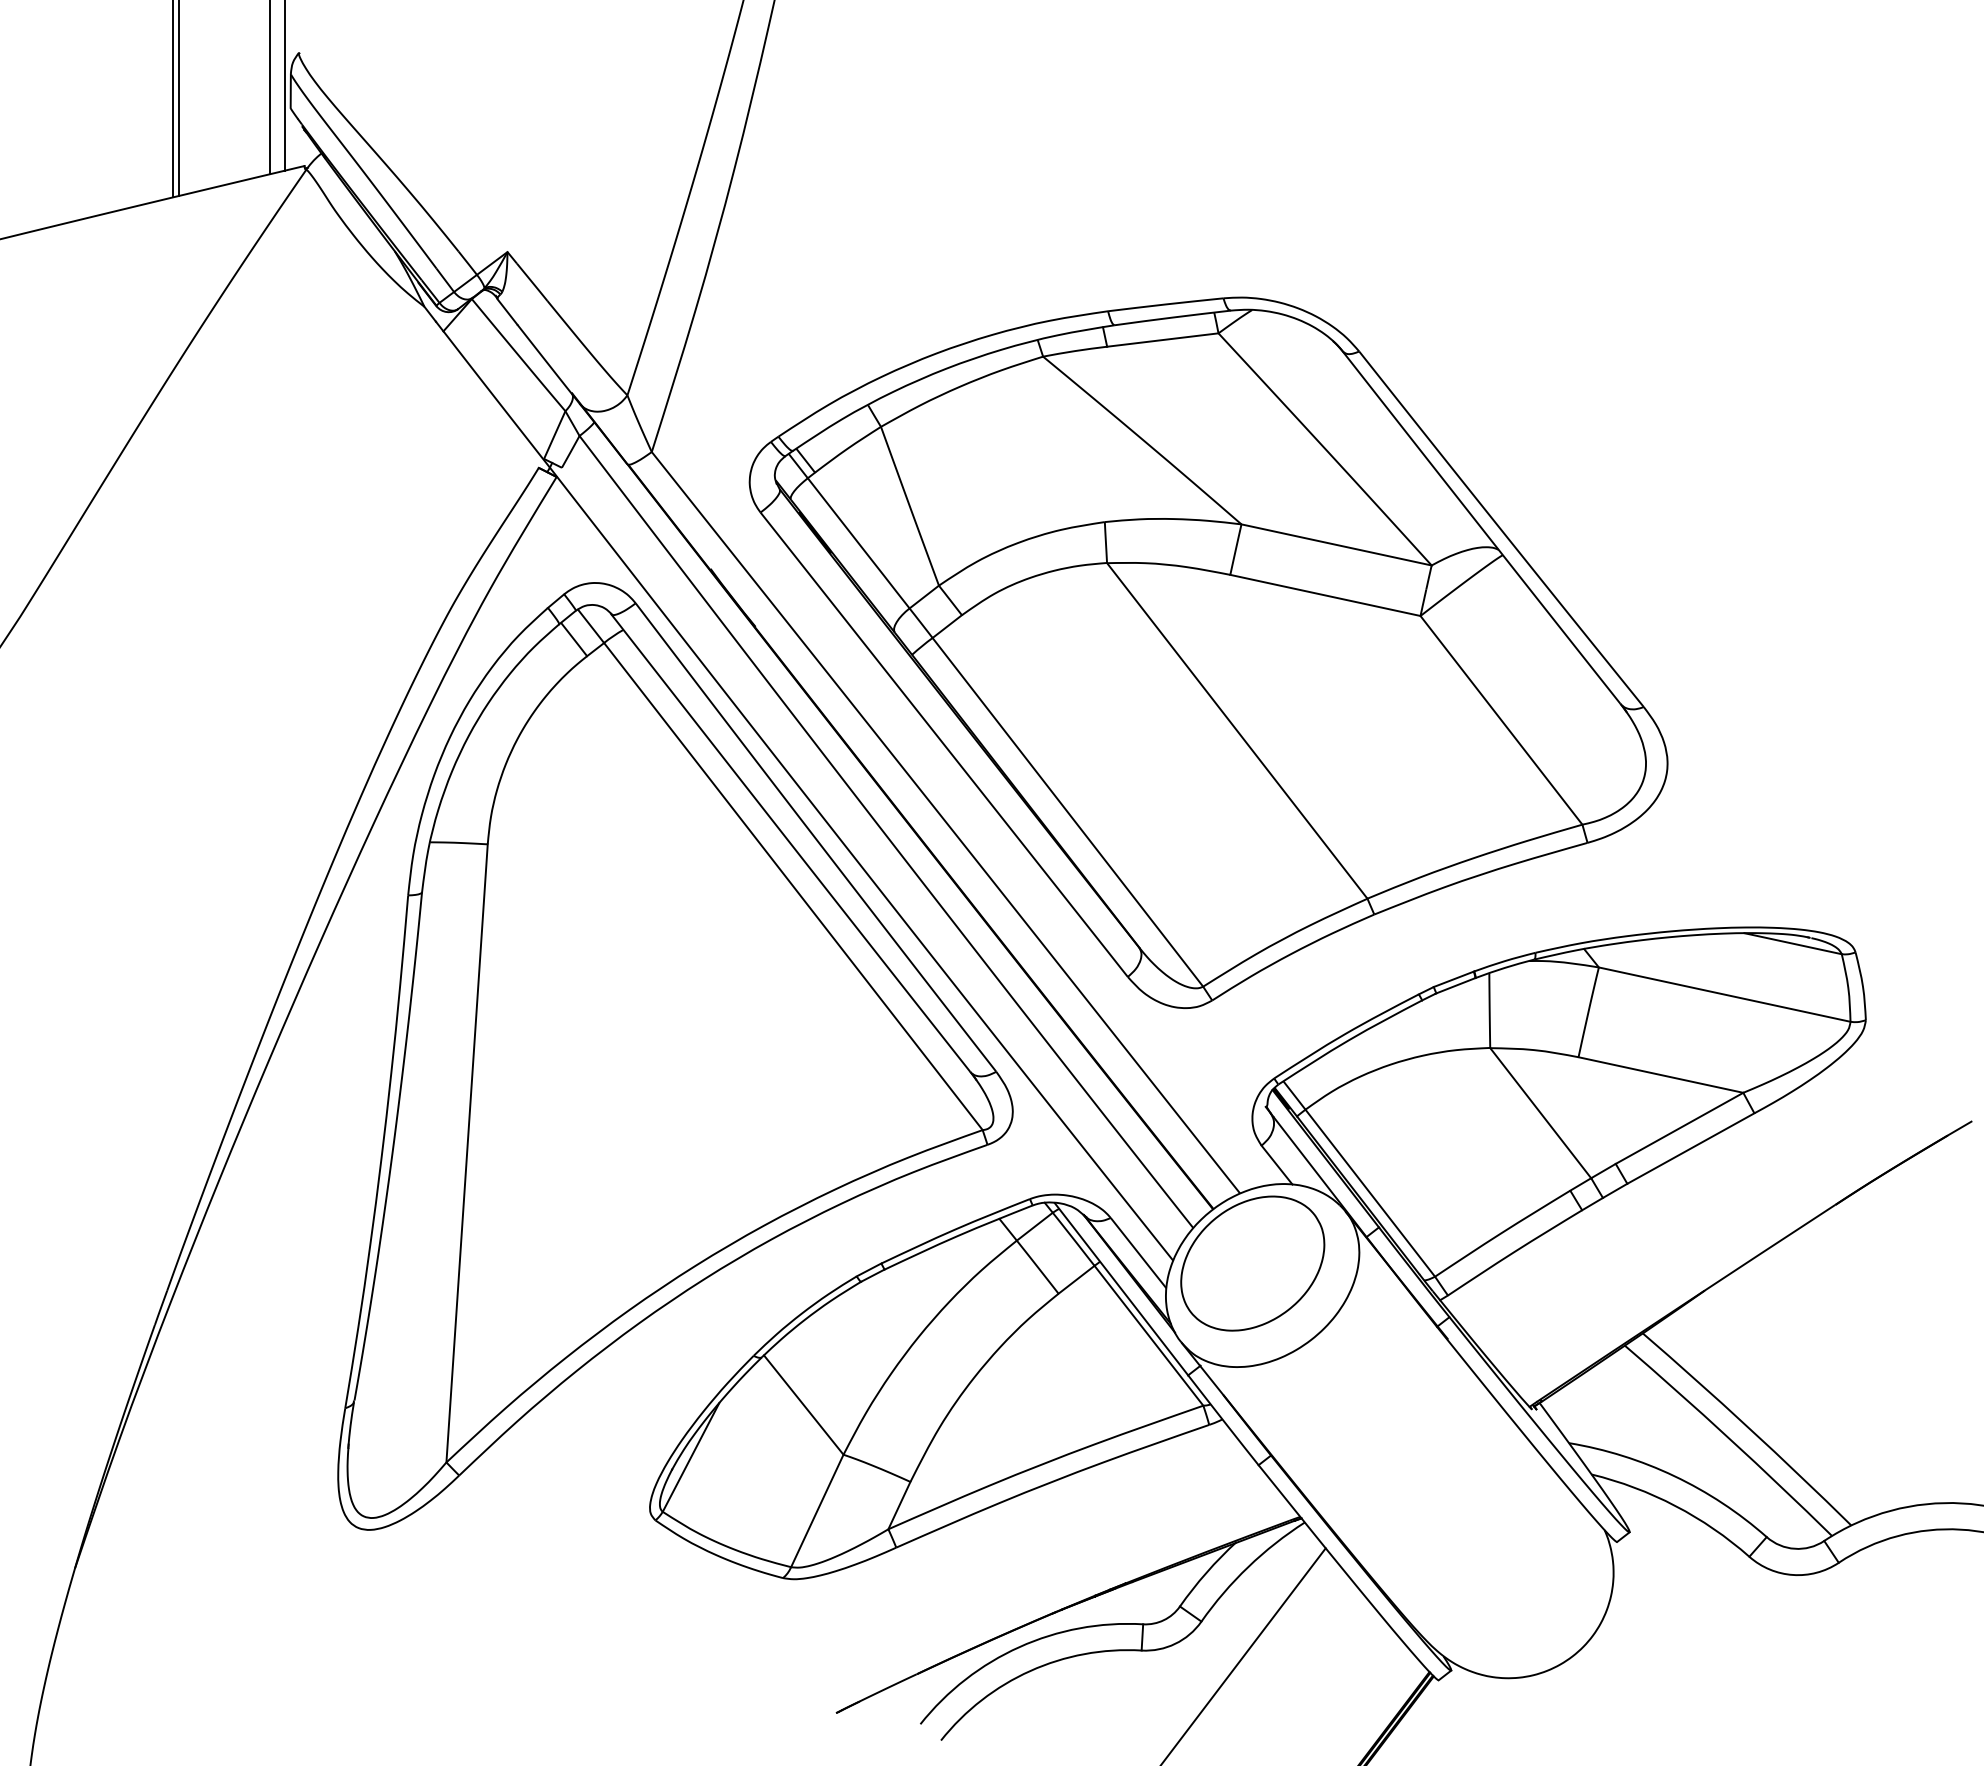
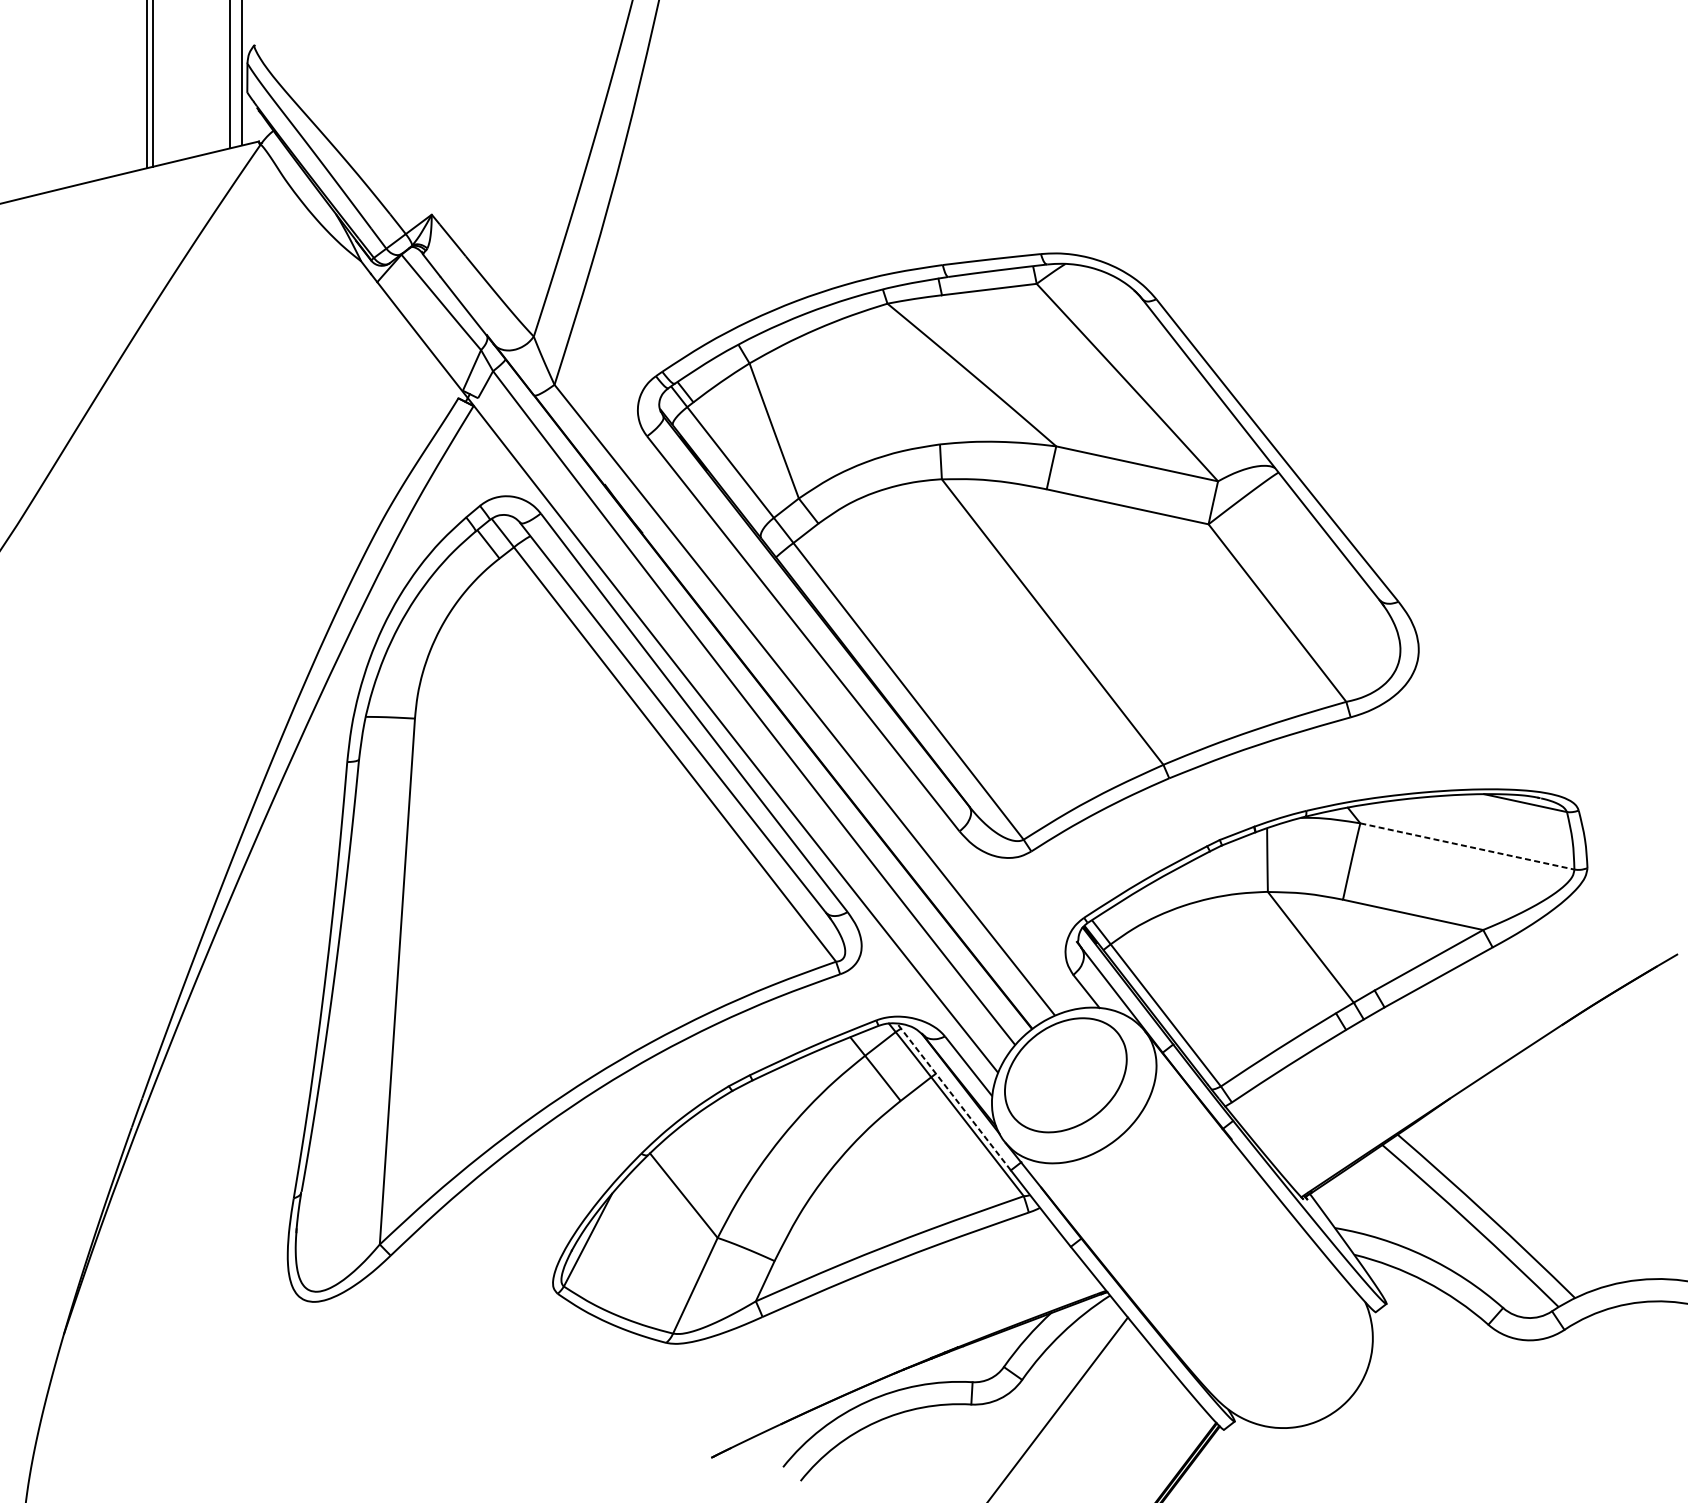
line: (1724, 994) -> (1467, 846), solid -> dashed
line: (1121, 1289) -> (954, 1097), solid -> dashed

